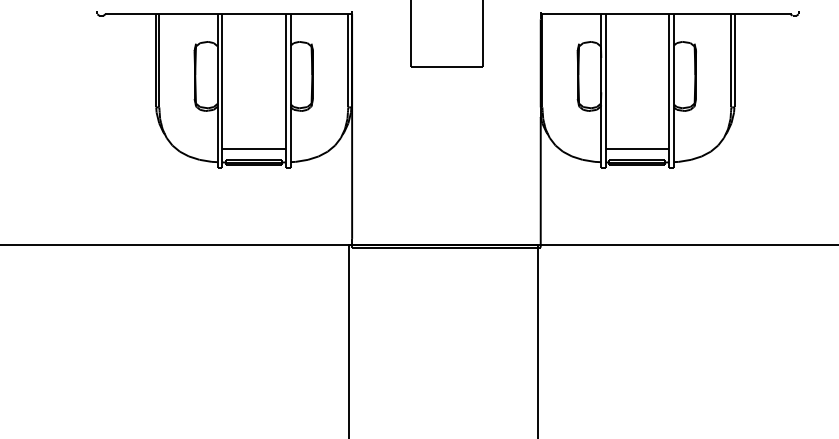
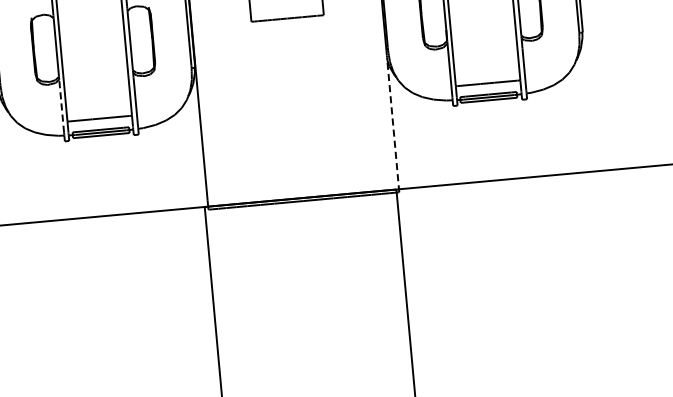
line: (217, 132) -> (61, 105), solid -> dashed
line: (540, 181) -> (392, 125), solid -> dashed

